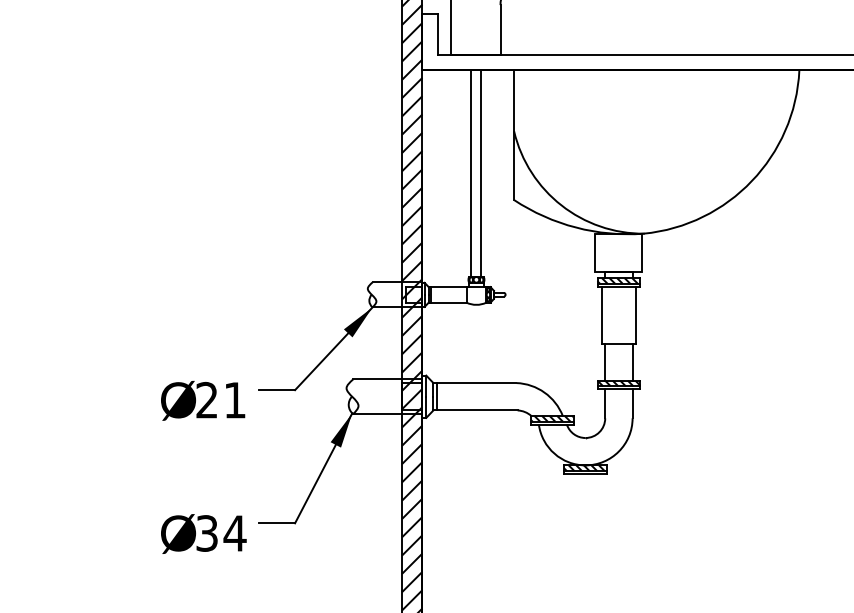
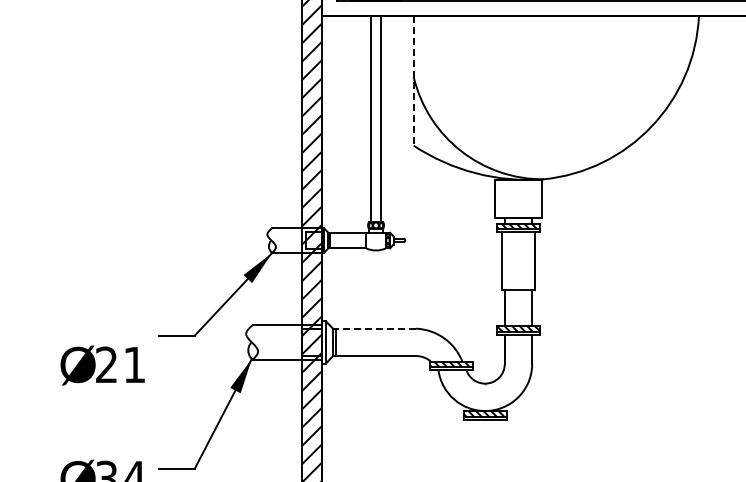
line: (514, 135) -> (414, 81), solid -> dashed
line: (476, 383) -> (376, 329), solid -> dashed
text: (203, 400) -> (103, 365), moved

